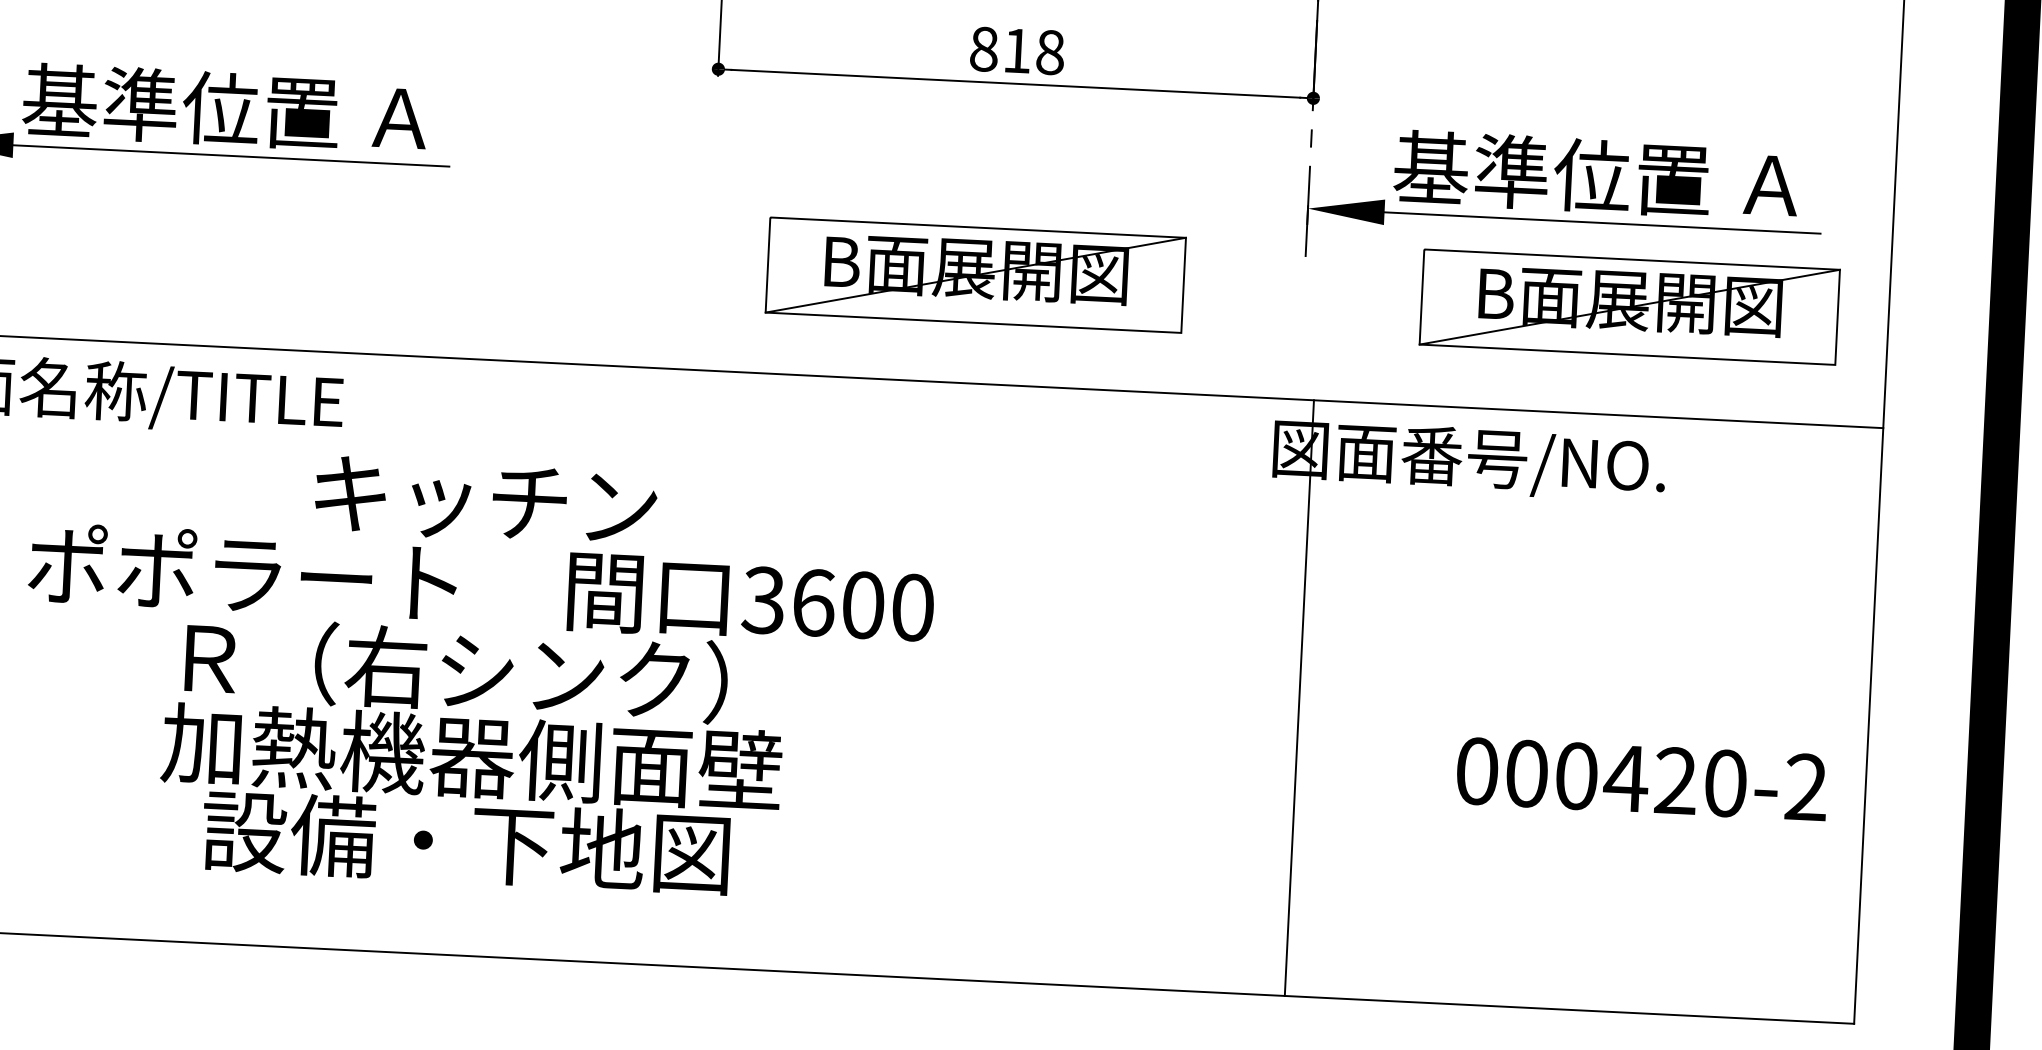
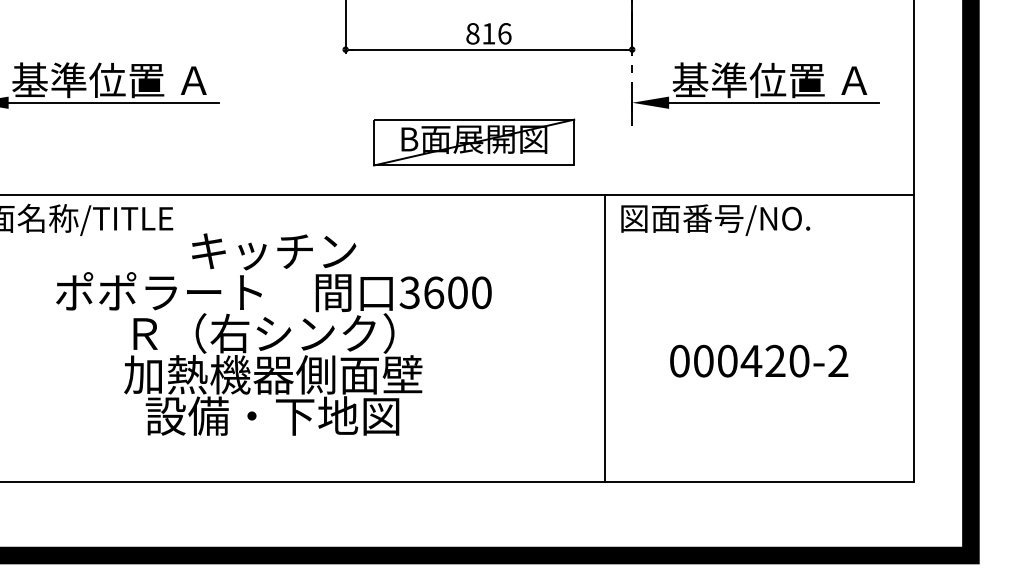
text: (1049, 51) -> (504, 33), 818 -> 816
part: (1630, 307) -> (789, 142), removed
text: (476, 673) -> (273, 334), moved
line: (1299, 696) -> (604, 337), moved
text: (1642, 778) -> (759, 360), moved

